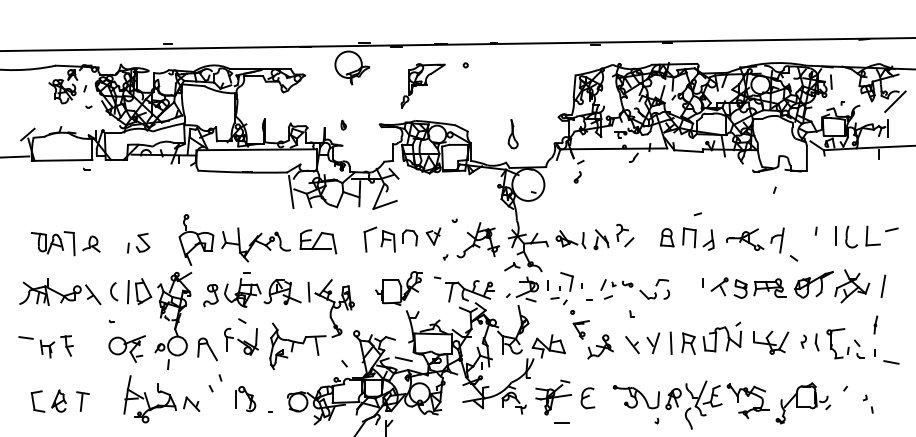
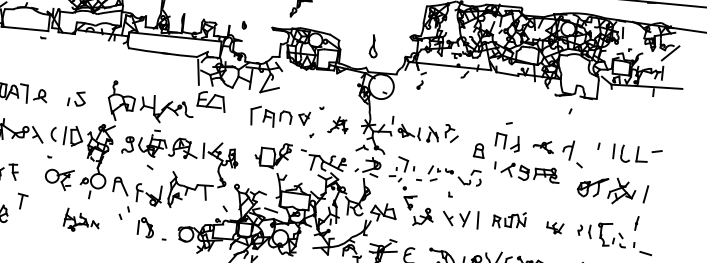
part: (667, 237) -> (479, 150), moved
part: (745, 239) -> (543, 146), size x0.7
part: (477, 240) -> (337, 125), size x0.6
part: (318, 241) -> (211, 101), moved
line: (547, 285) -> (392, 120), moved
part: (744, 287) -> (527, 172), moved
part: (711, 337) -> (509, 219), size x0.7
part: (241, 341) -> (148, 194), moved
part: (771, 342) -> (555, 228), size x0.6
part: (161, 399) -> (81, 221), size x0.6
part: (82, 401) -> (22, 201), moved

